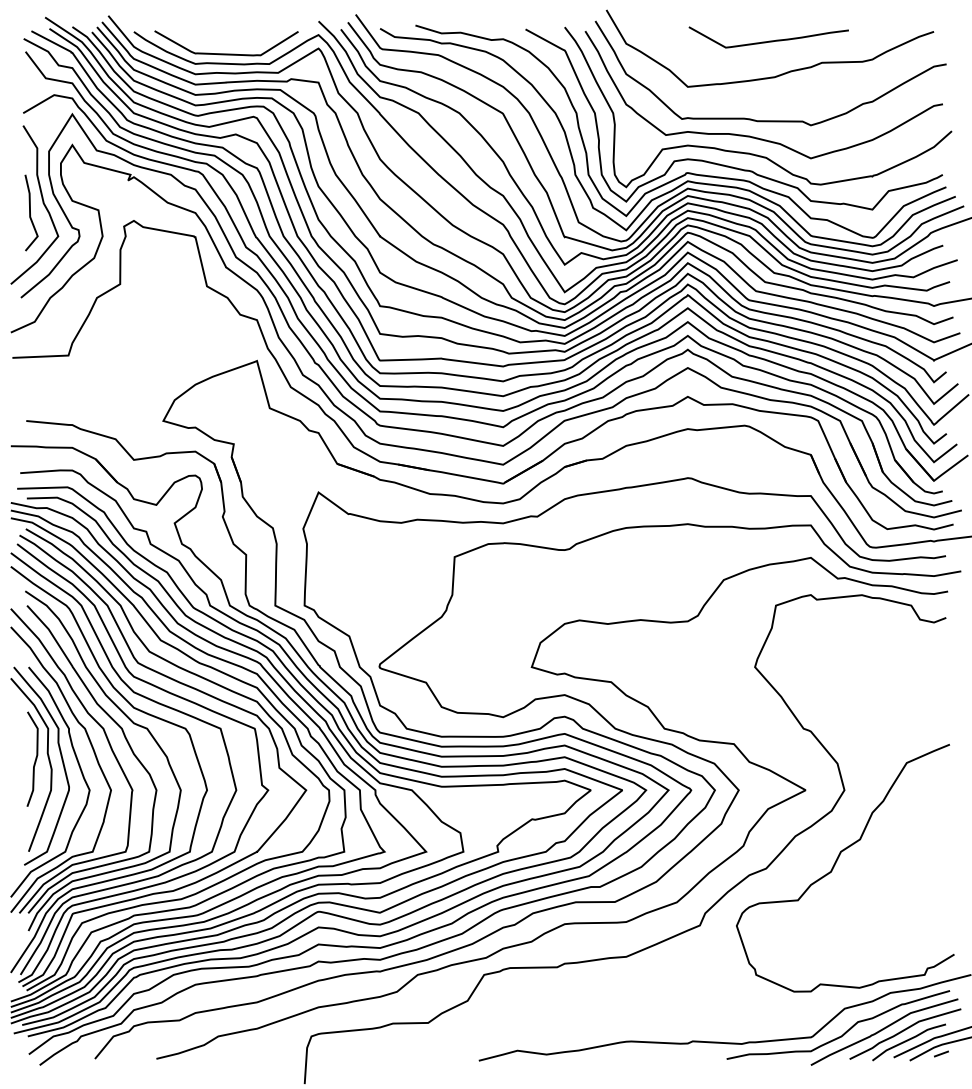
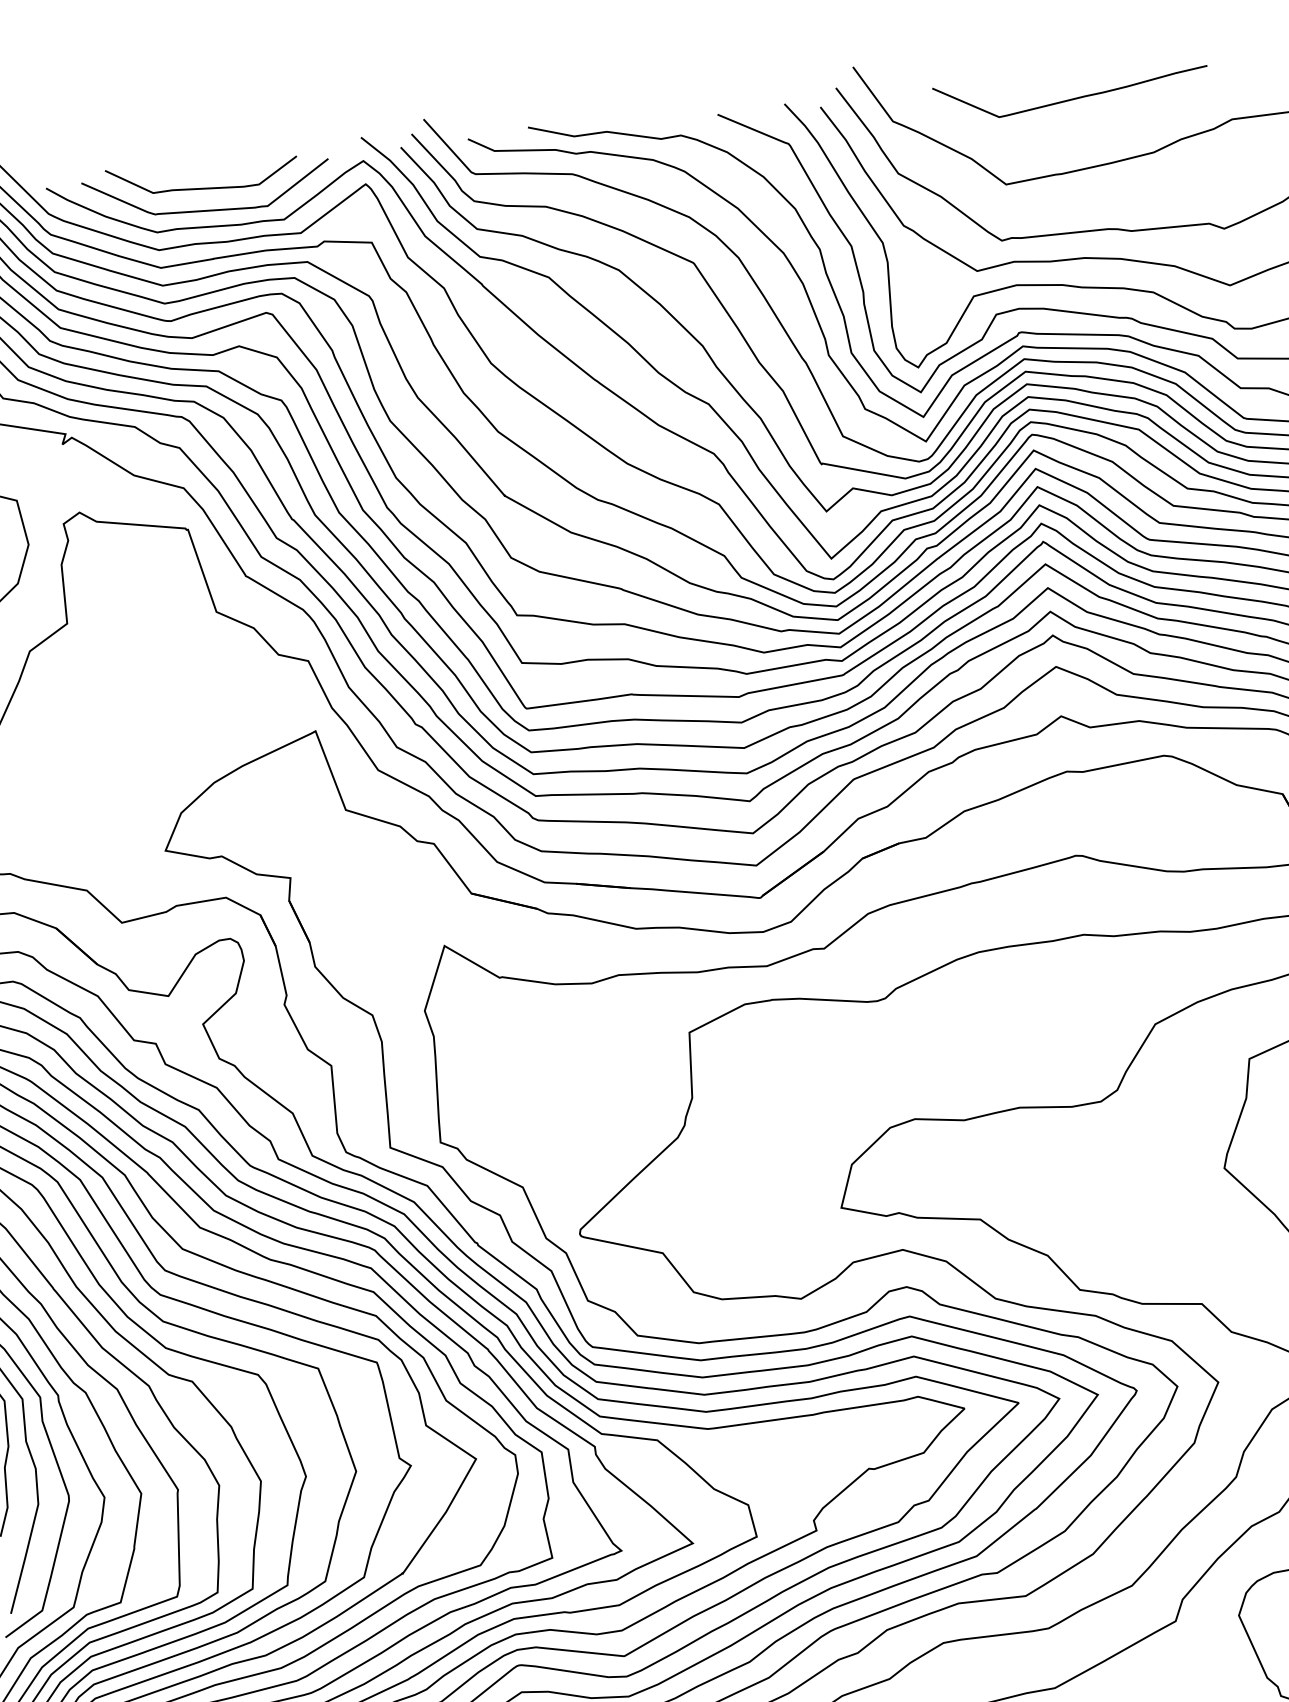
curve: (224, 40) -> (202, 187), added
curve: (769, 40) -> (1072, 97), moved

